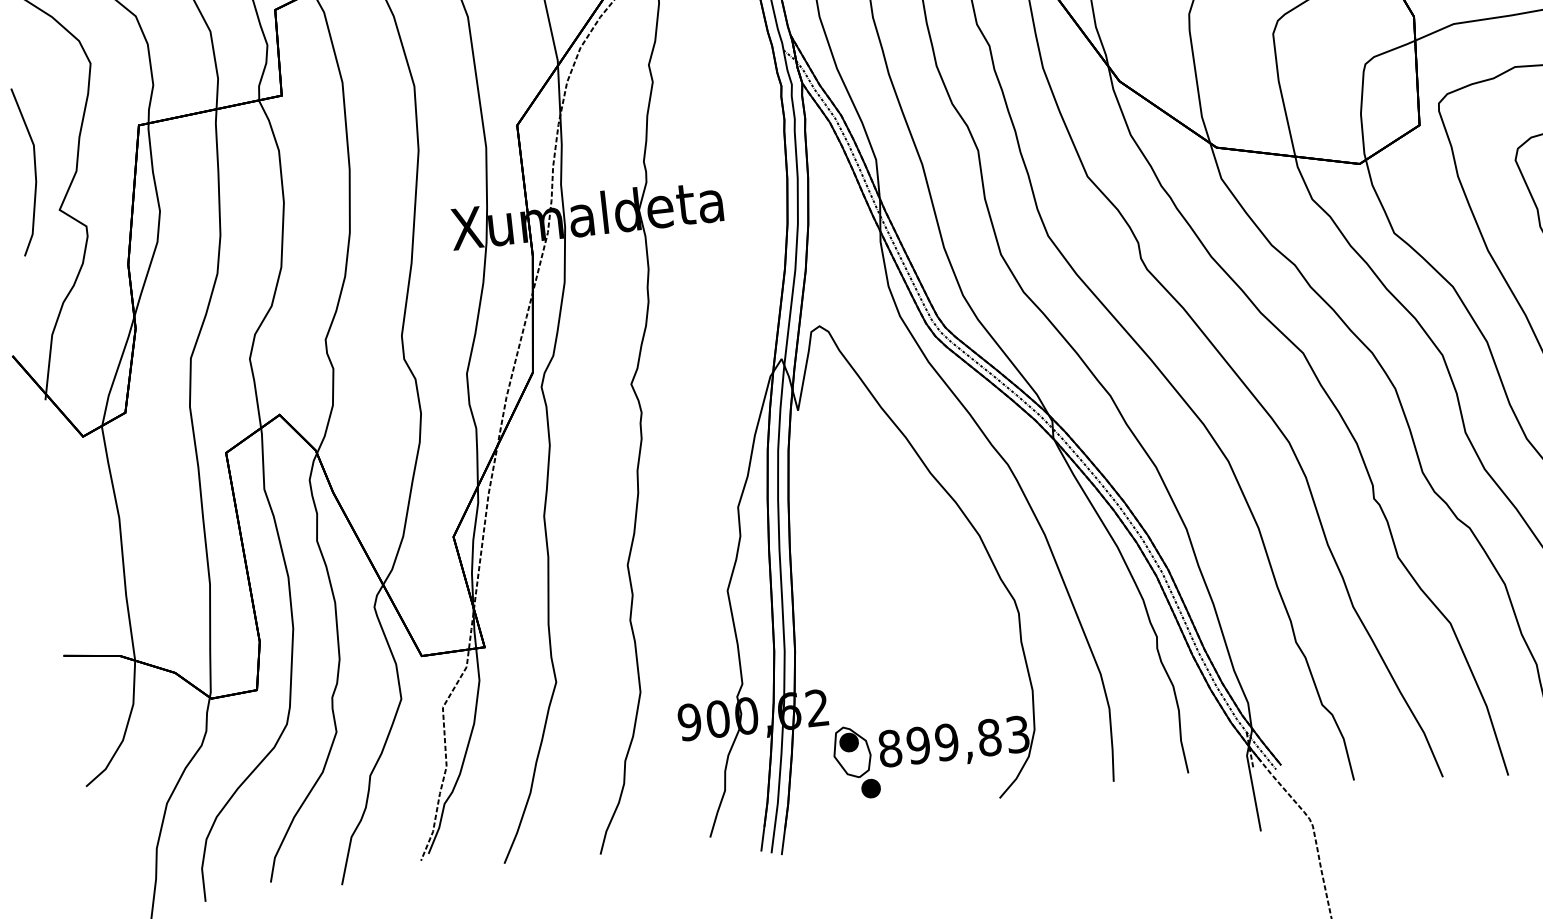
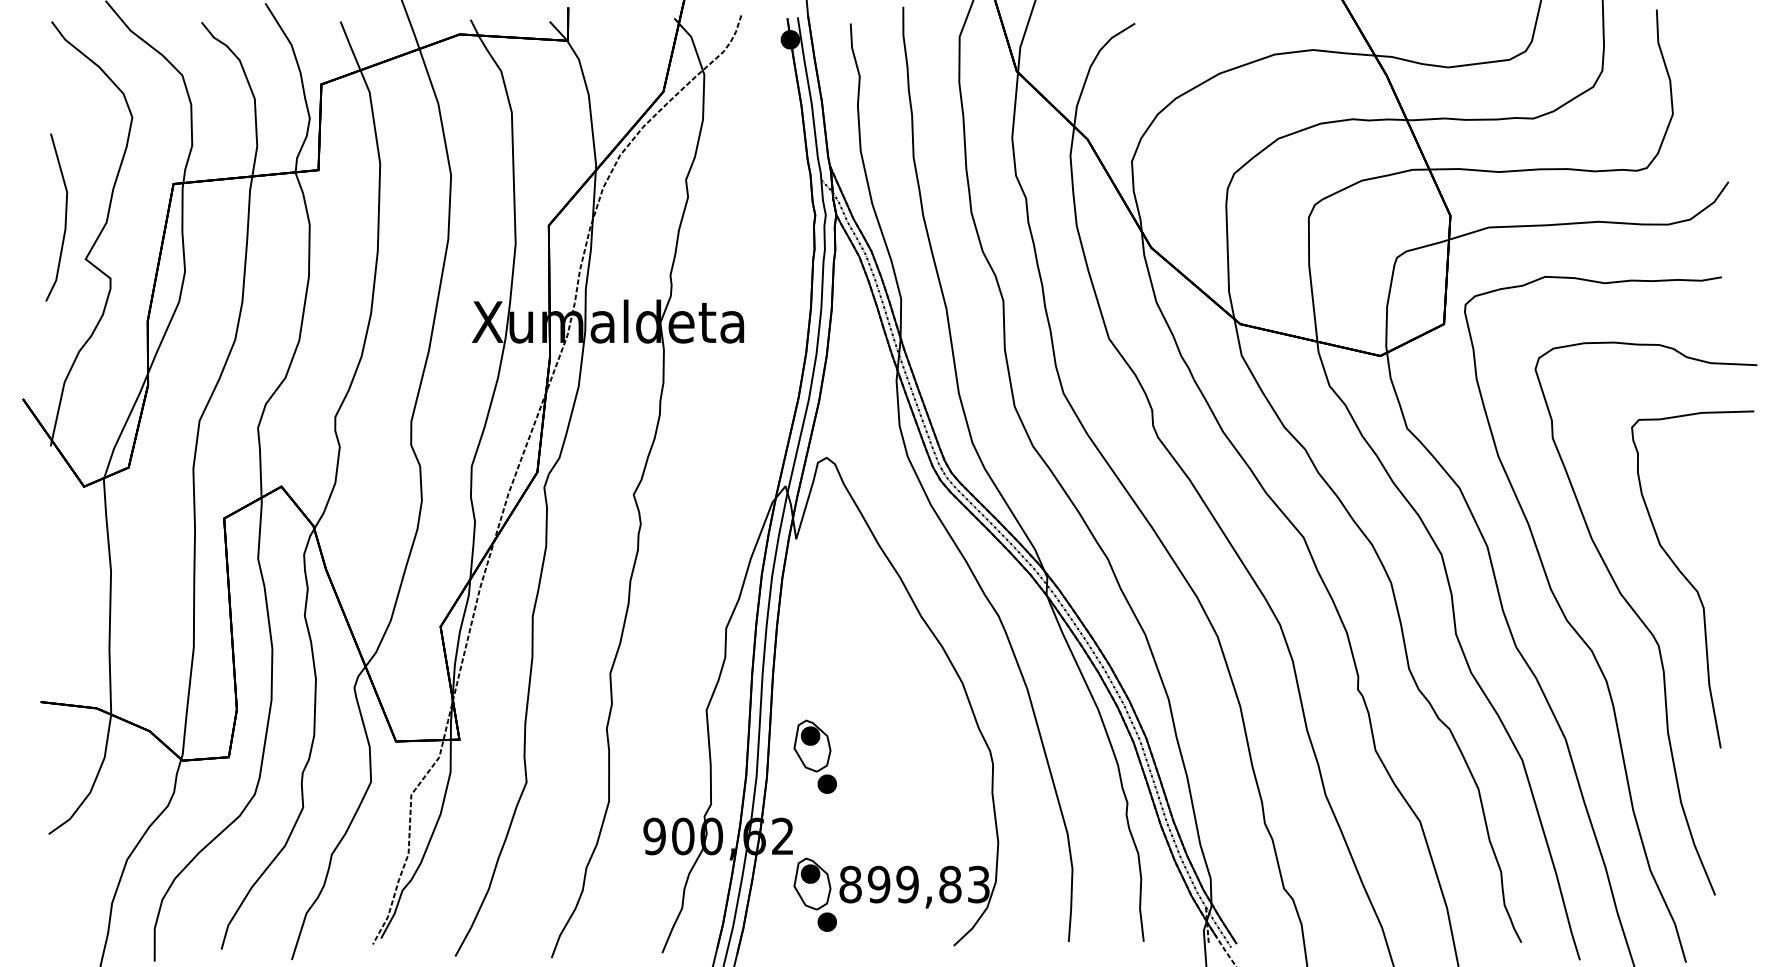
part: (840, 625) -> (814, 756), added

